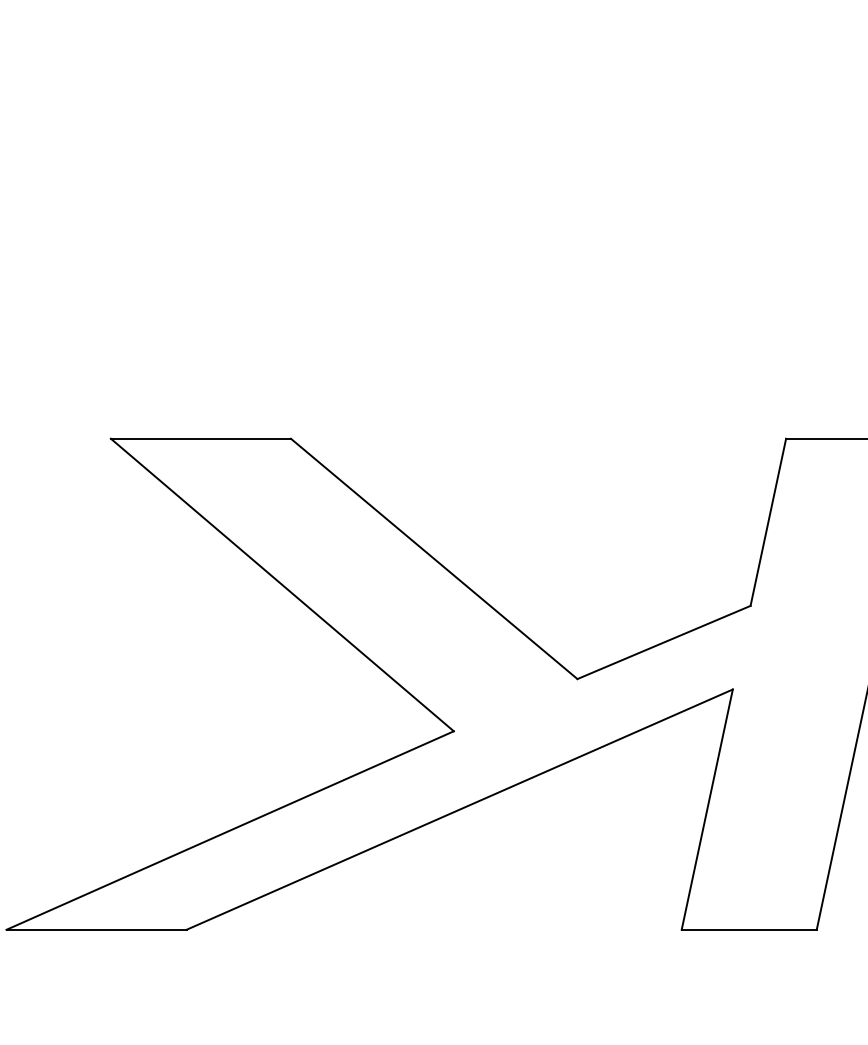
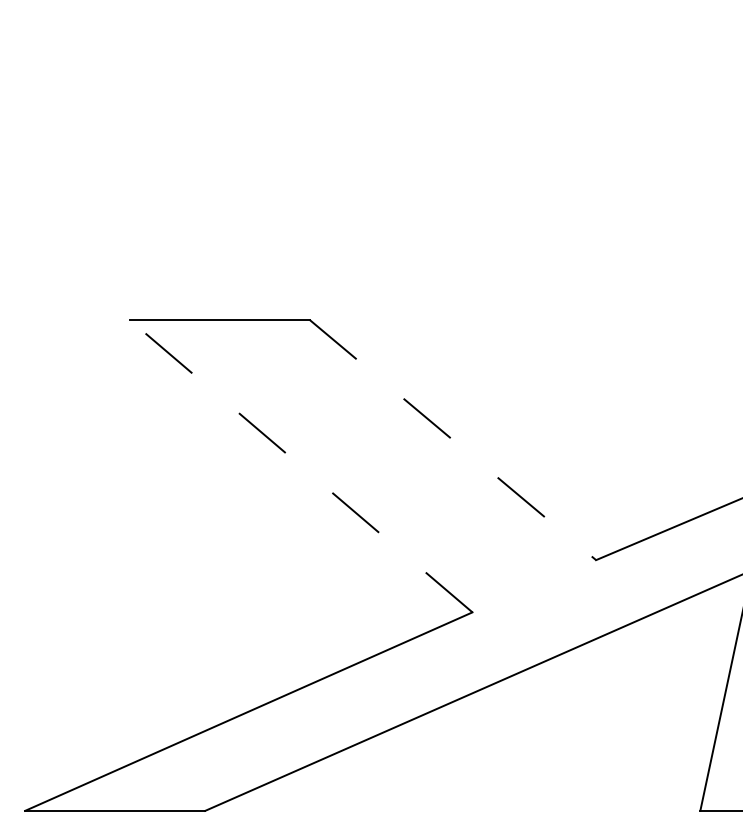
line: (434, 558) -> (453, 439), solid -> dashed
line: (282, 584) -> (301, 465), solid -> dashed

